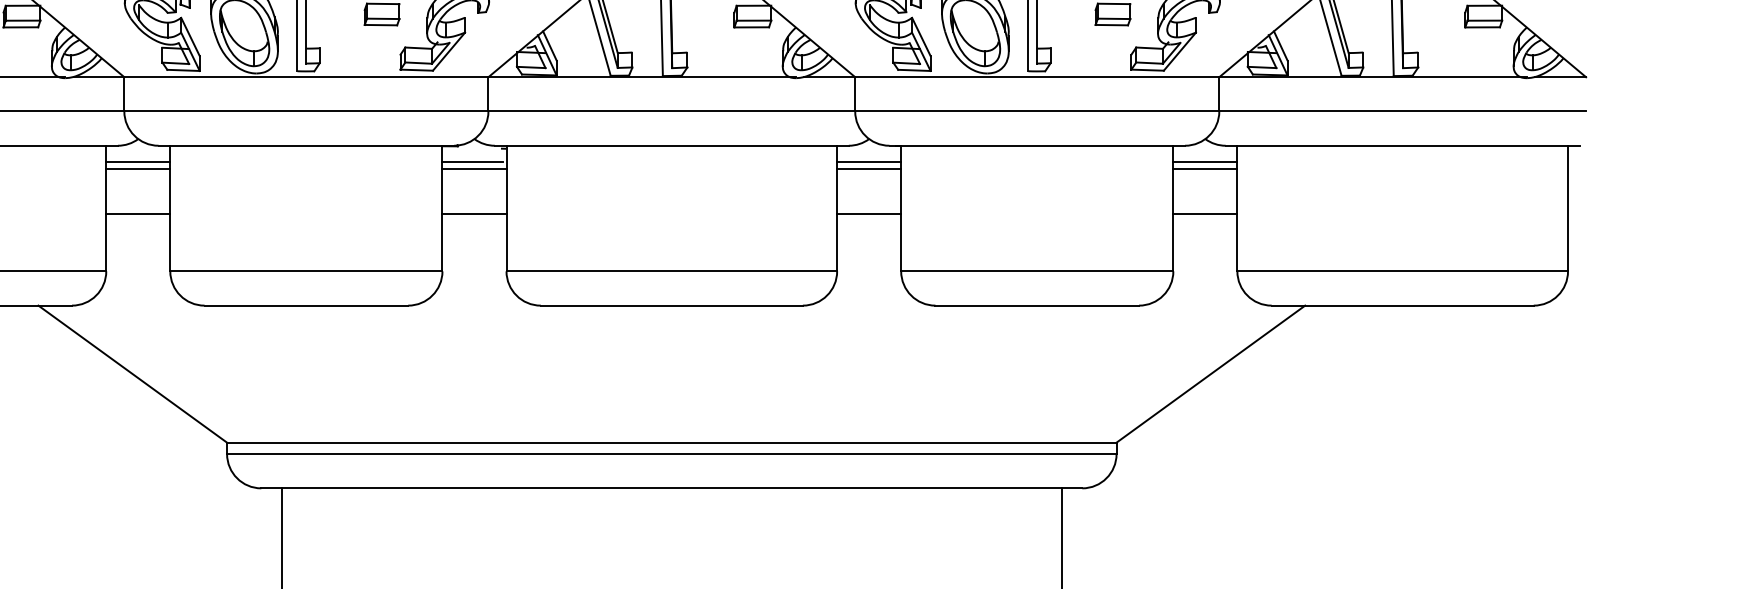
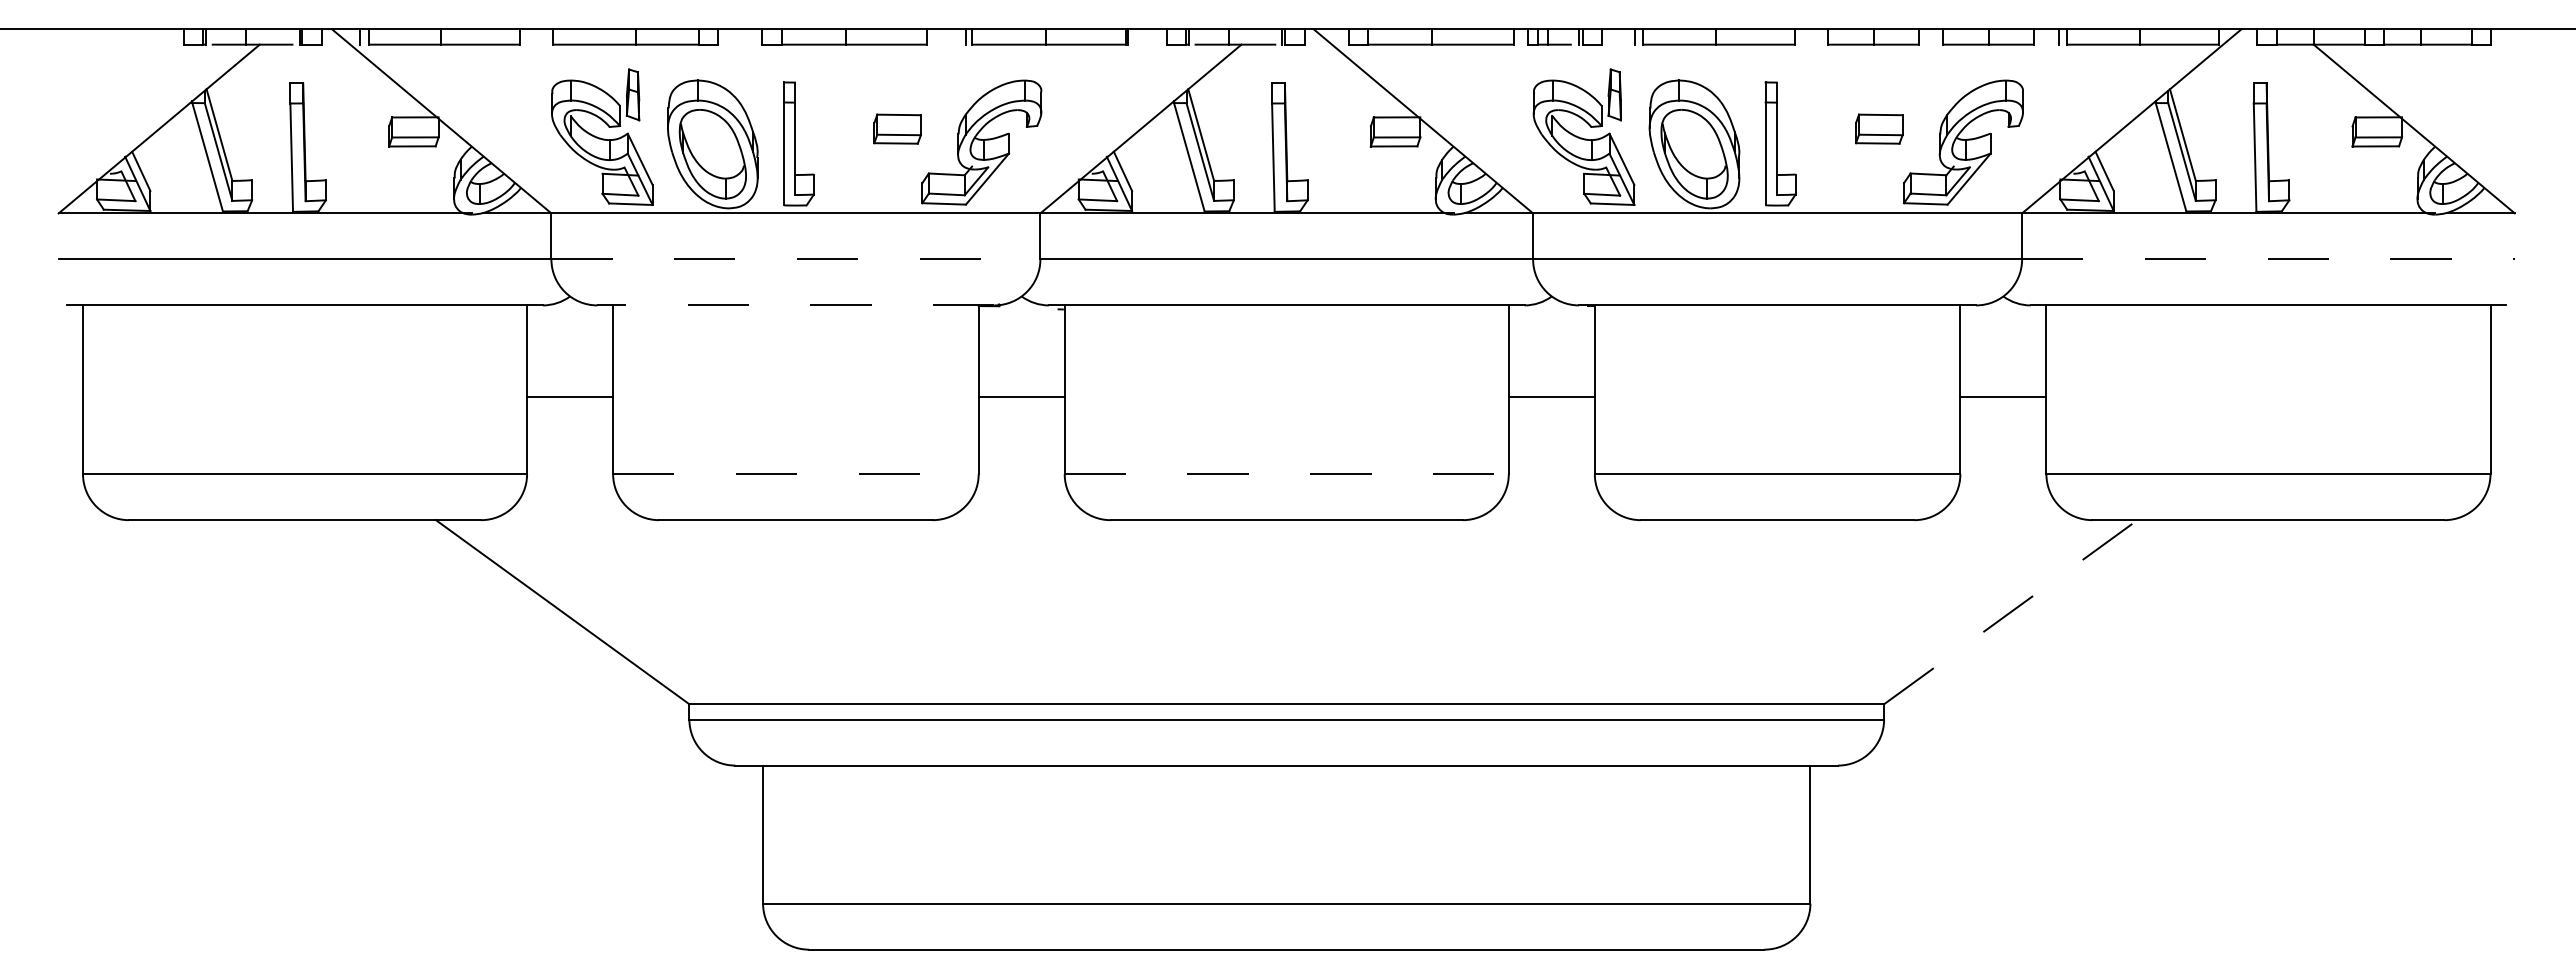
line: (306, 111) -> (795, 259), solid -> dashed
line: (1402, 111) -> (2268, 259), solid -> dashed
line: (306, 145) -> (795, 305), solid -> dashed
line: (138, 162) -> (570, 327), removed
line: (472, 162) -> (1018, 327), removed
line: (868, 162) -> (1551, 327), removed
line: (1205, 162) -> (2003, 327), removed
line: (138, 168) -> (570, 336), removed
line: (474, 168) -> (1021, 336), removed
line: (868, 168) -> (1551, 336), removed
line: (1205, 168) -> (2003, 336), removed
line: (306, 271) -> (795, 474), solid -> dashed
line: (672, 271) -> (1287, 474), solid -> dashed
line: (1210, 374) -> (2010, 612), solid -> dashed

